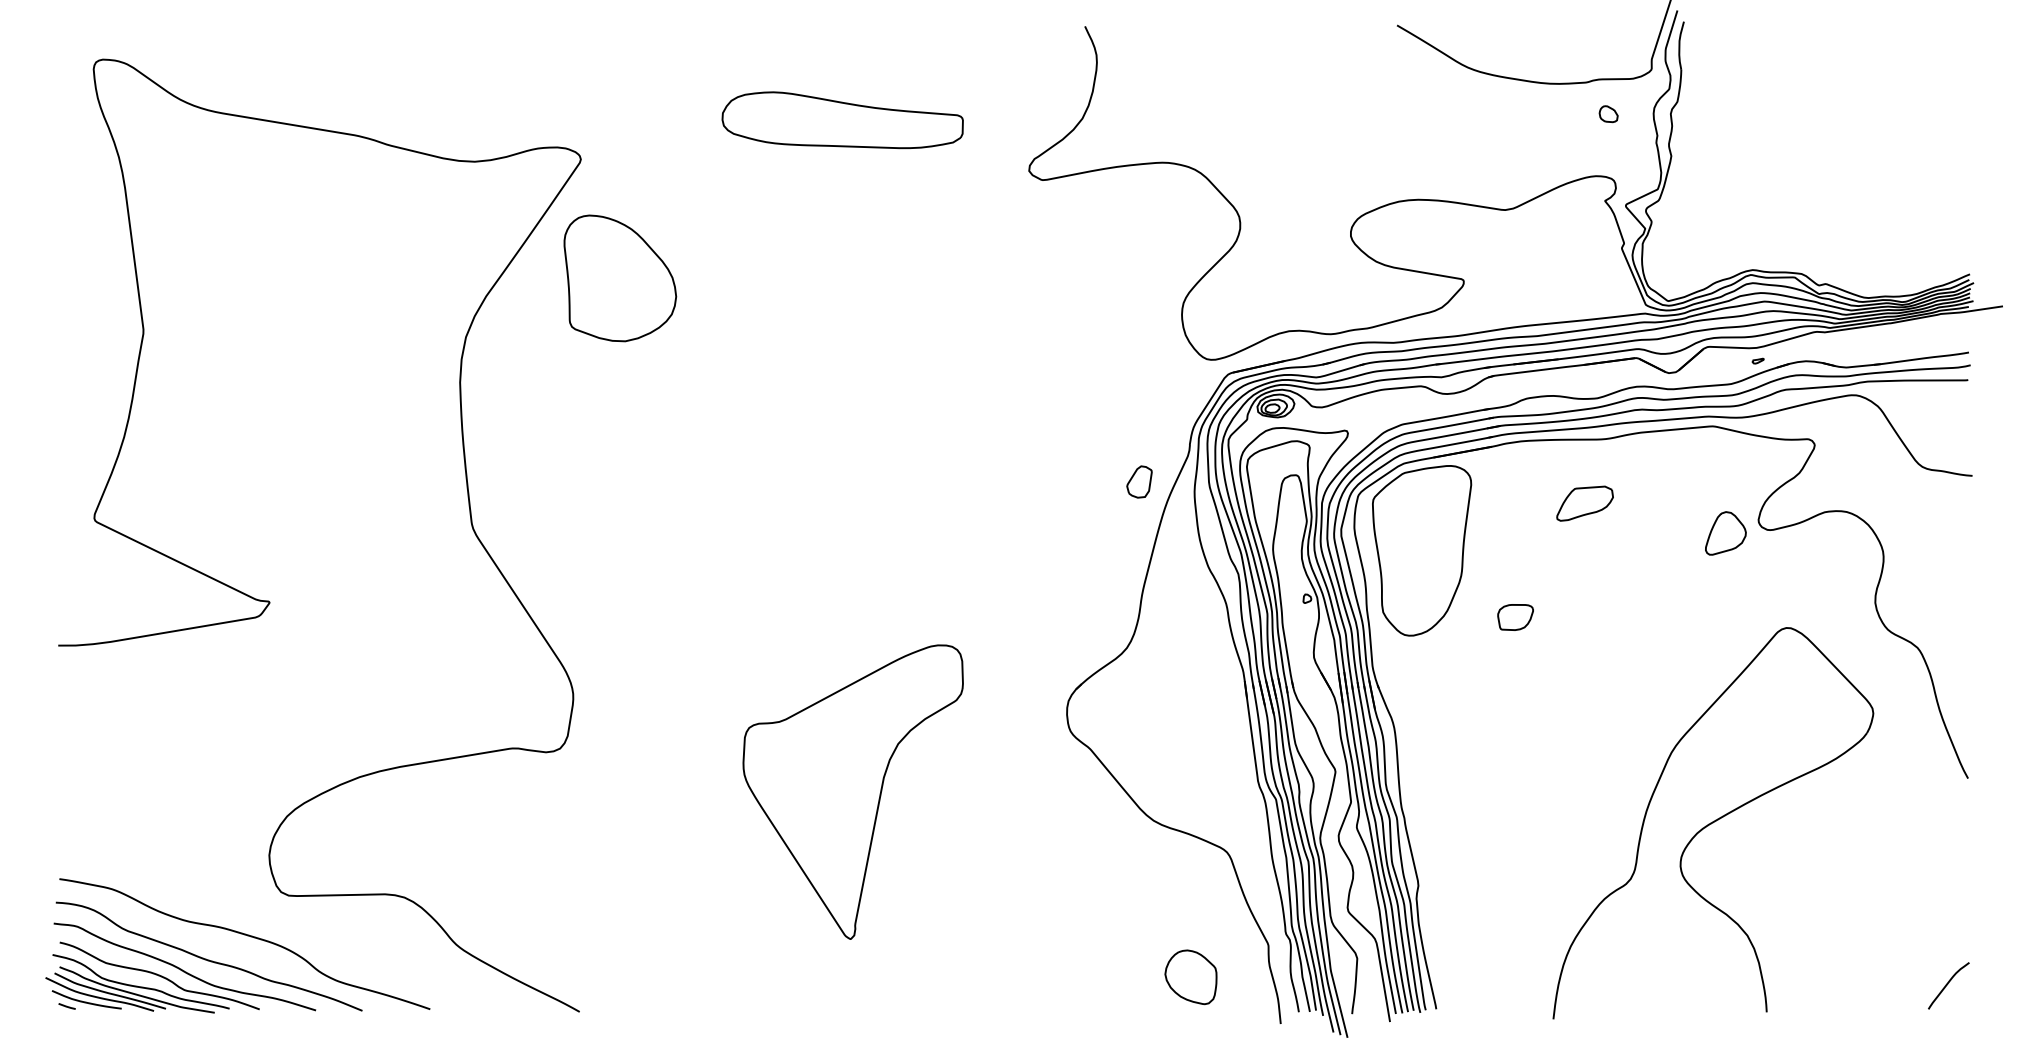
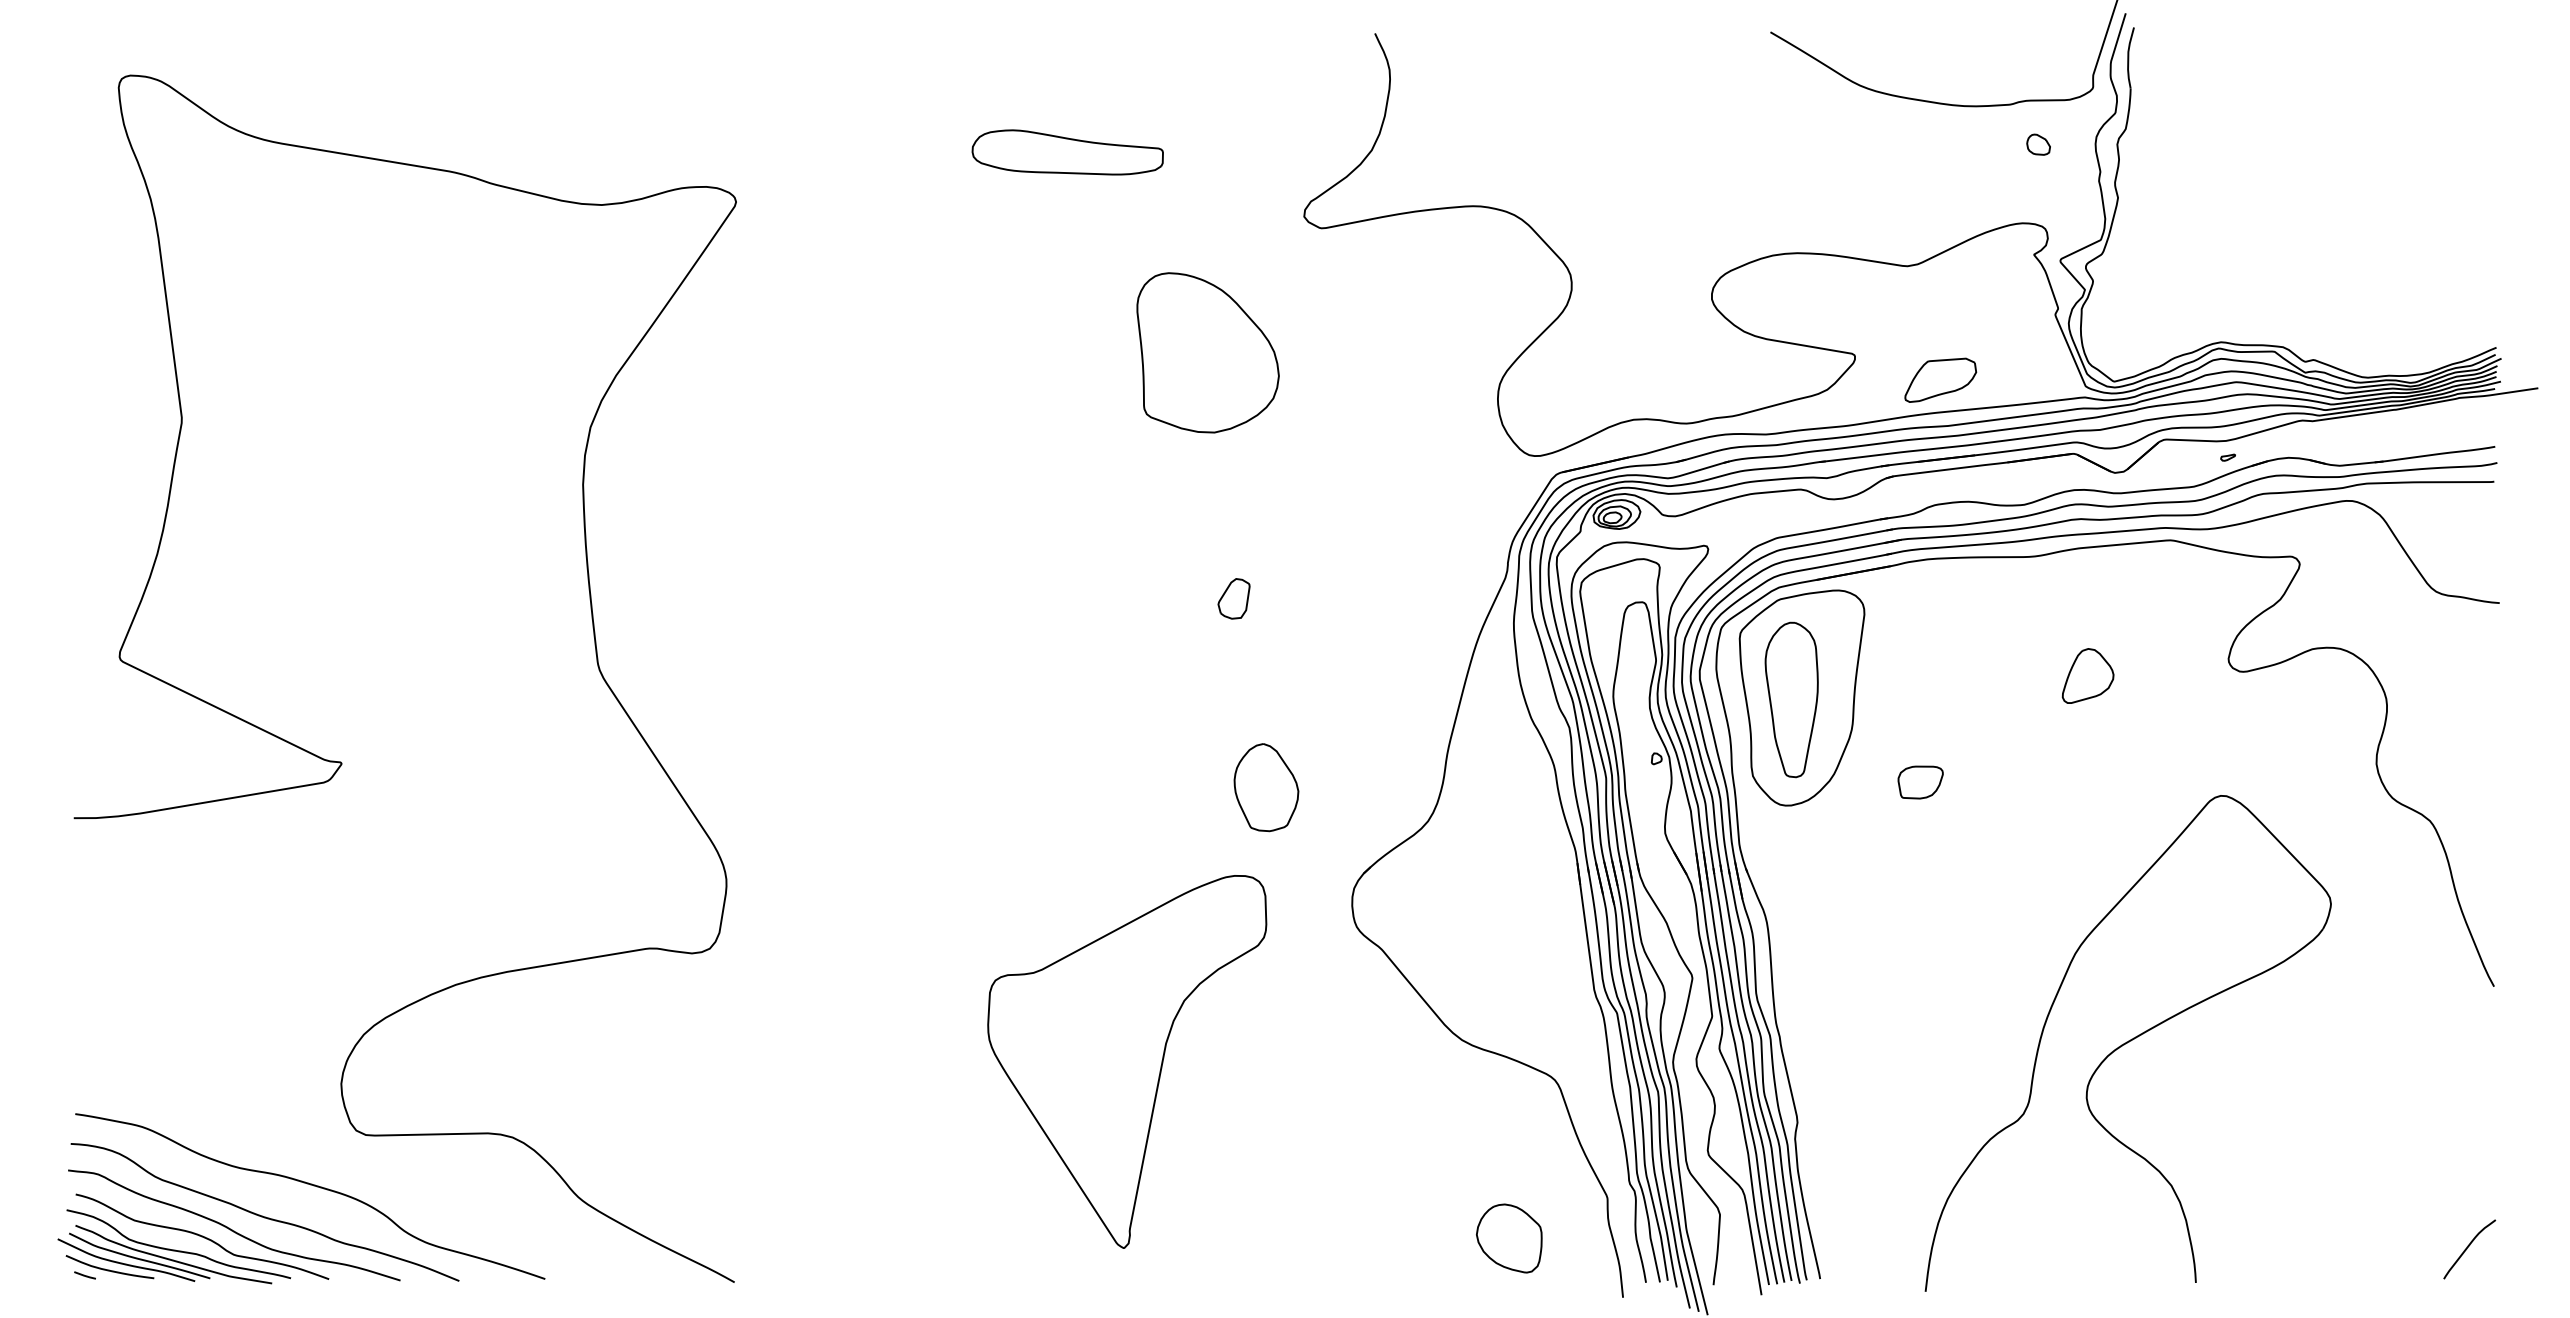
part: (842, 120) -> (1067, 152), size x0.62
part: (619, 278) -> (1207, 352), moved
part: (1139, 481) -> (1233, 598), moved
part: (1584, 503) -> (1940, 379), moved
part: (1725, 533) -> (2087, 675), moved
part: (1413, 551) -> (1791, 699), added
part: (999, 621) -> (1266, 787), added
part: (853, 791) -> (1127, 1061), moved
part: (1712, 823) -> (2127, 1043), moved

